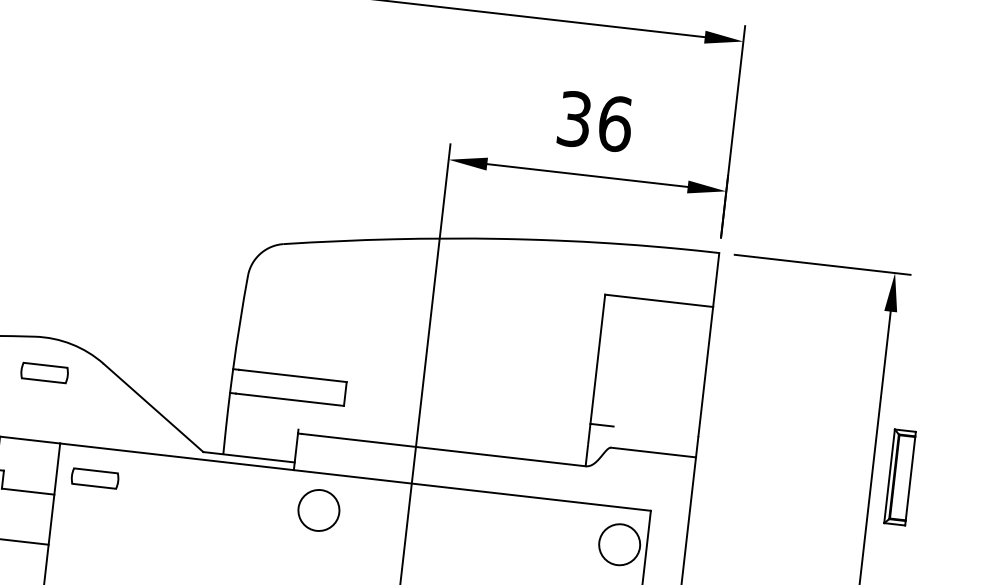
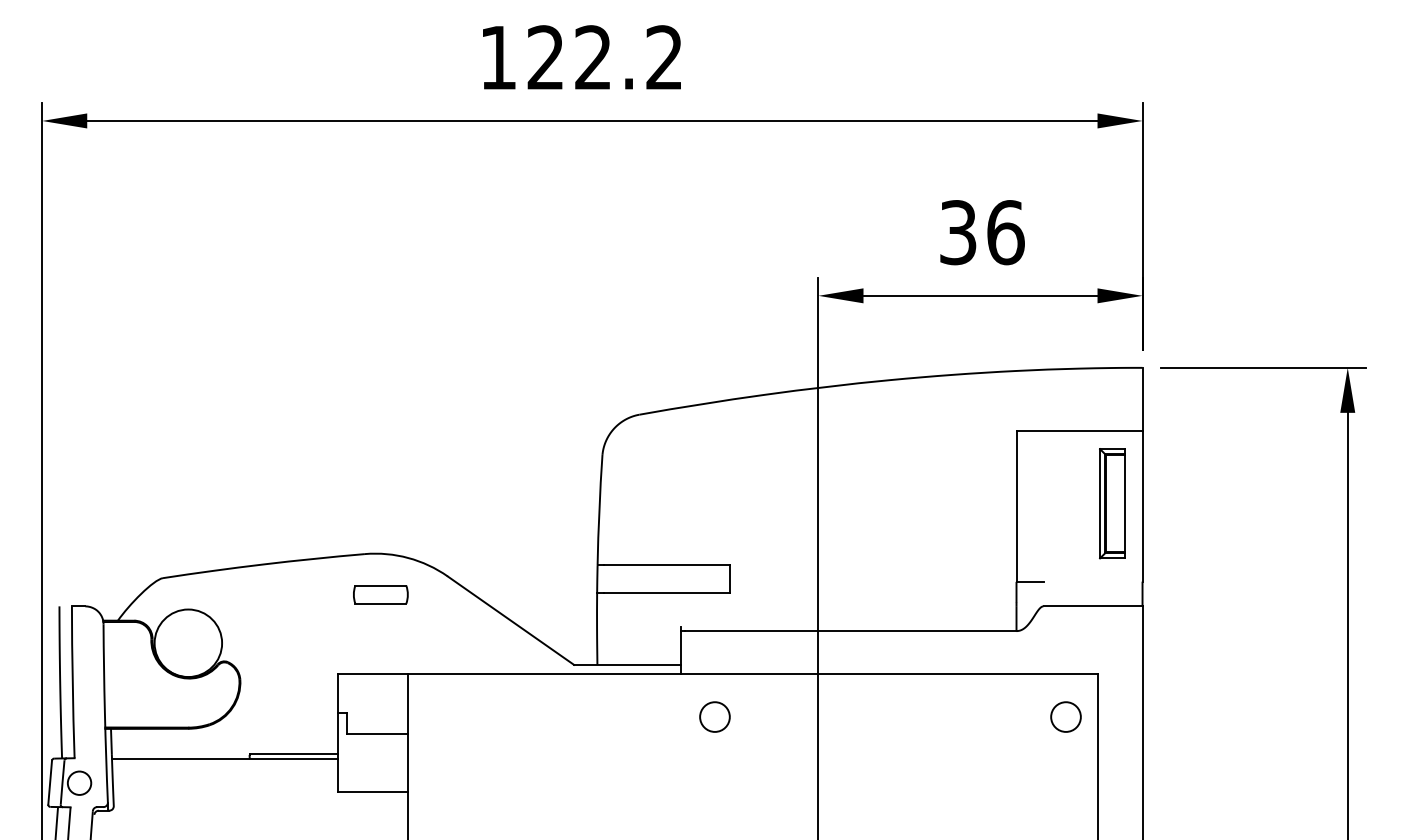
part: (900, 477) -> (1112, 503), moved
part: (94, 478) -> (452, 709), removed
circle: (318, 509) -> (714, 716), size x0.62
circle: (619, 544) -> (1065, 716), size x0.62

